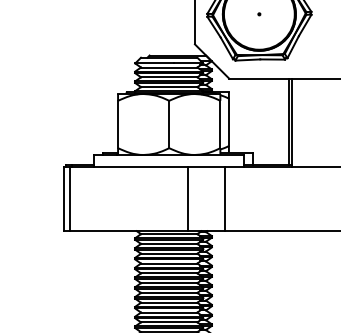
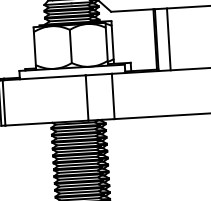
line: (308, 122) -> (168, 39), added

